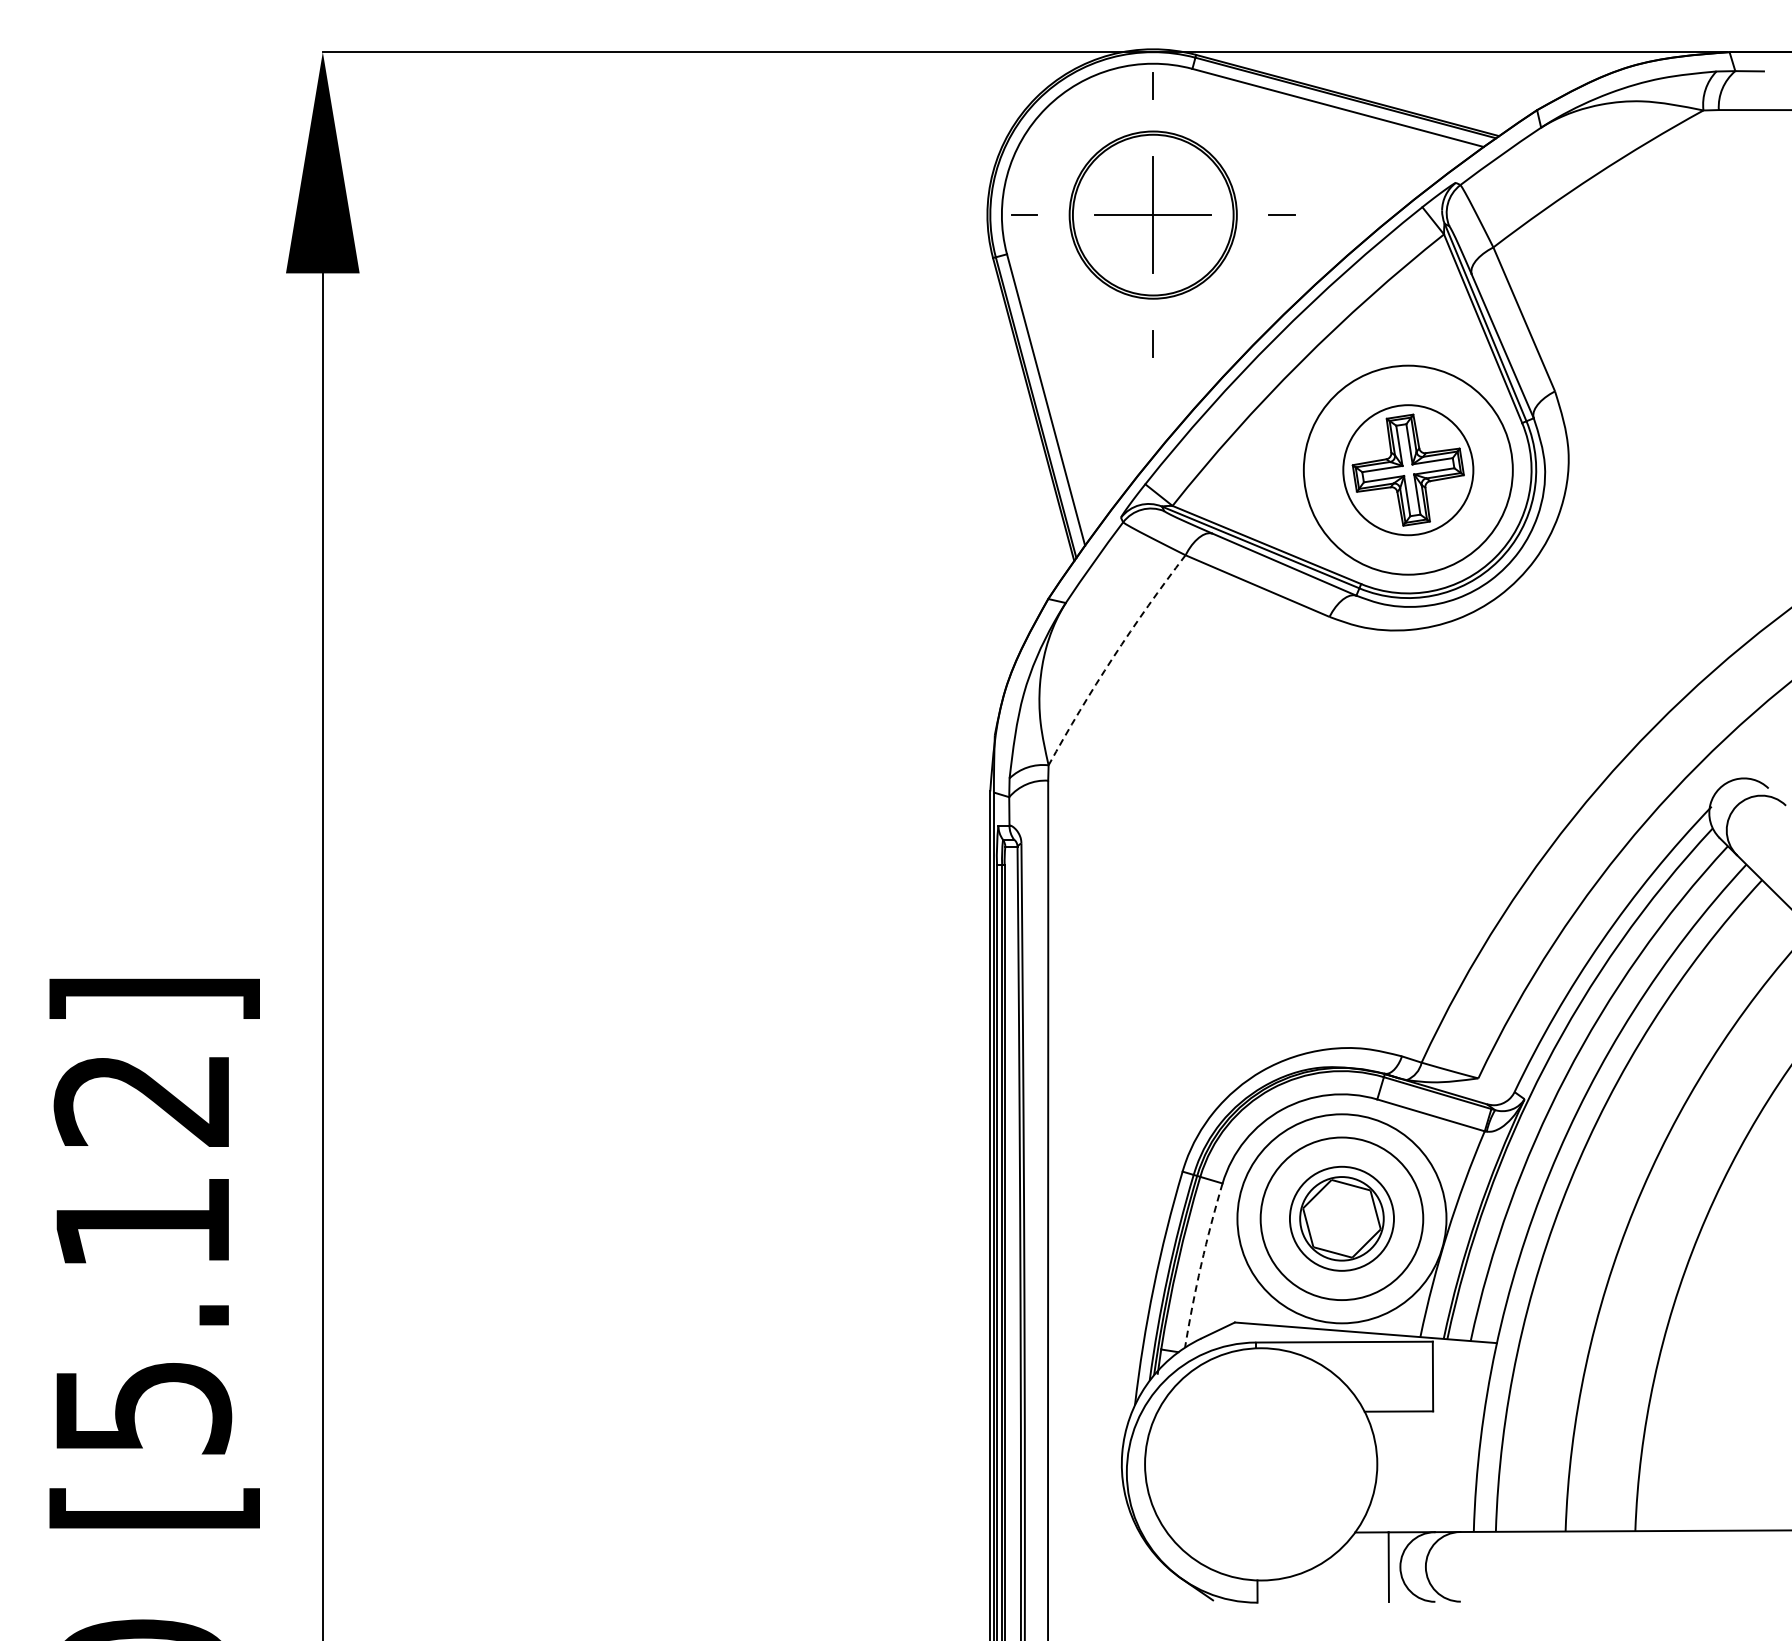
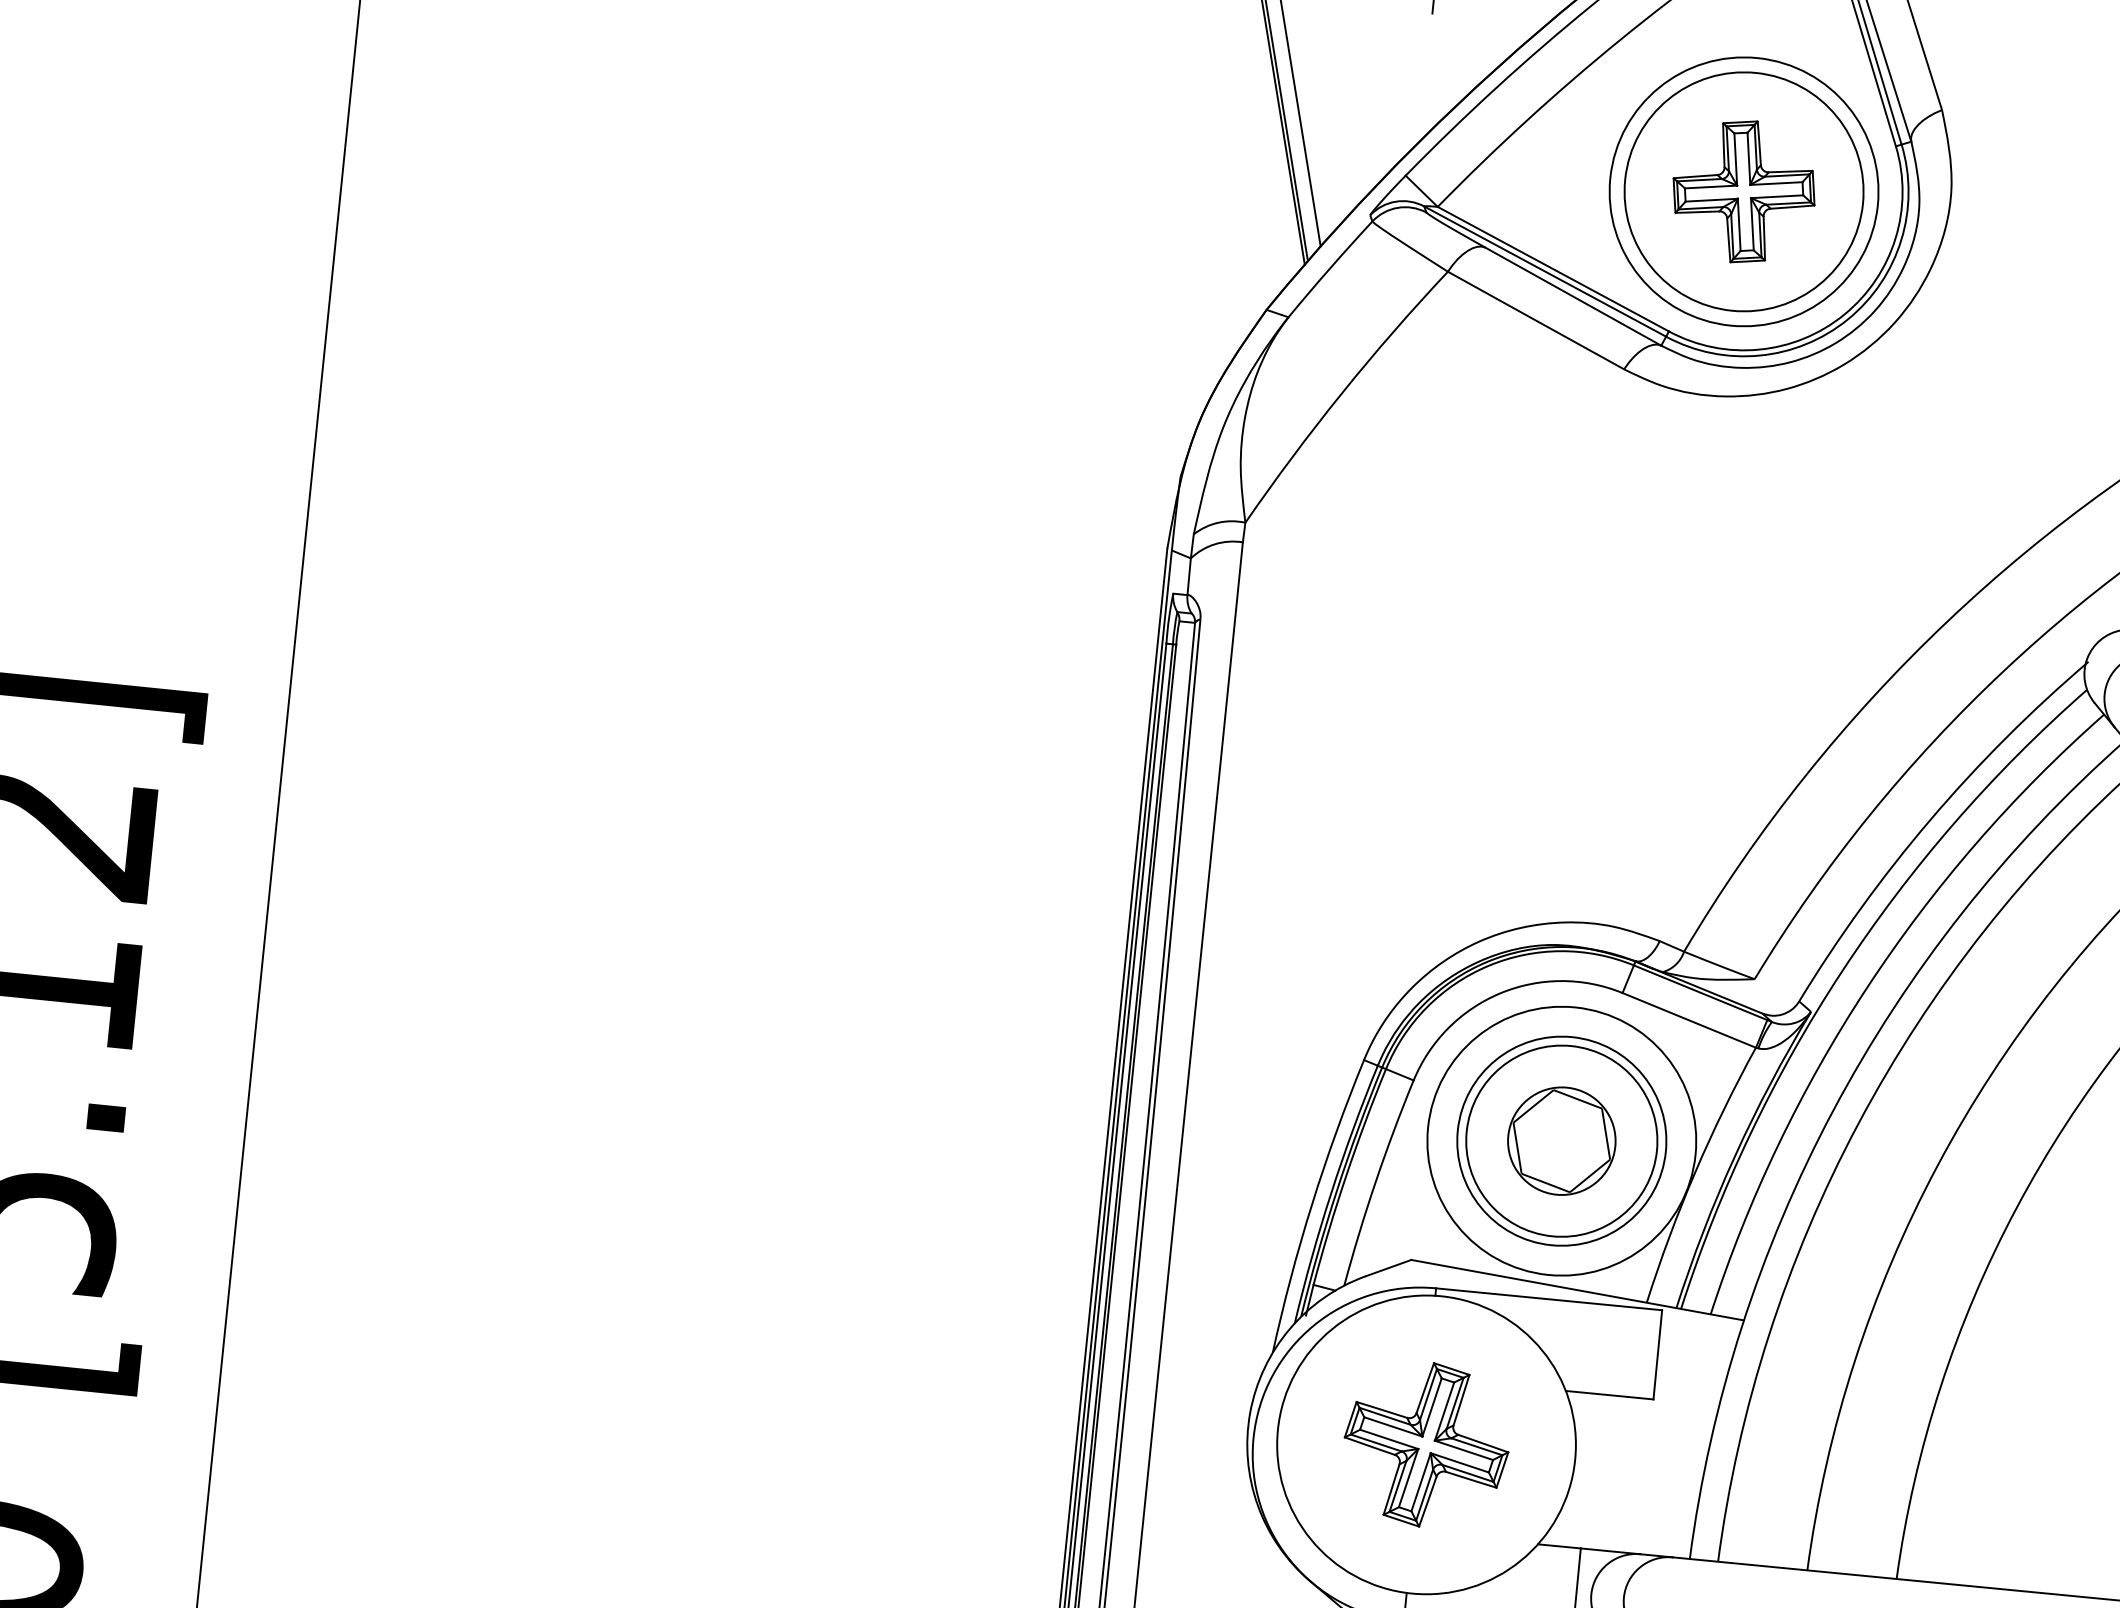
circle: (1408, 470) -> (1744, 192), size x1.43
arc: (1113, 657) -> (1342, 393), dashed -> solid
circle: (1341, 1218) -> (1561, 1140), size x1.43
arc: (1201, 1264) -> (1376, 1181), dashed -> solid
part: (1261, 1464) -> (1426, 1445), added

